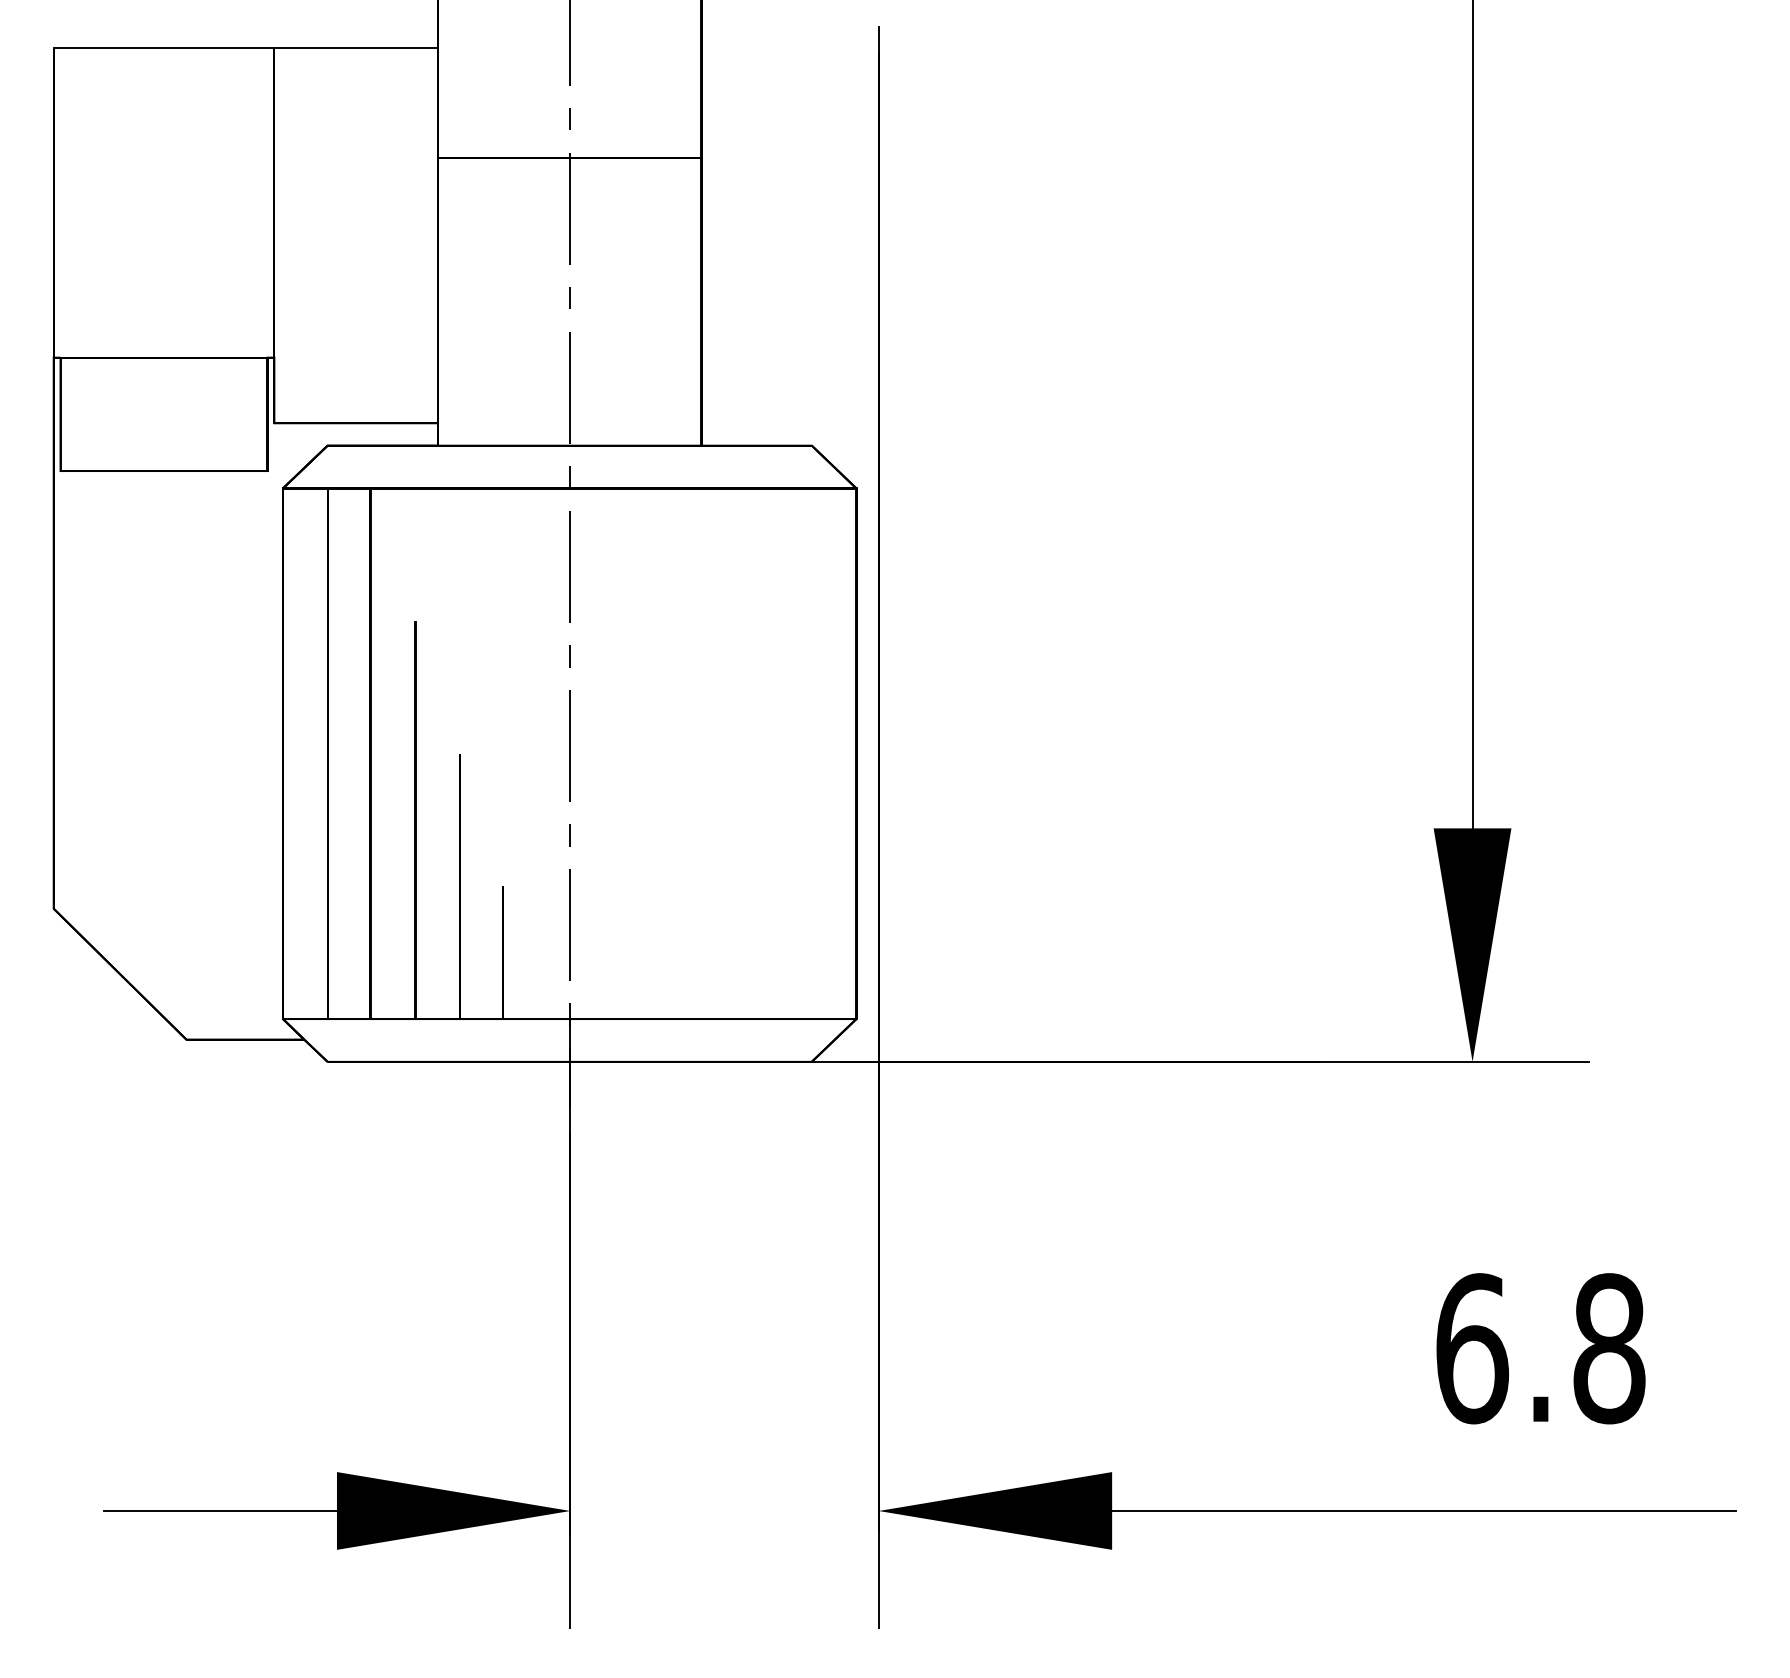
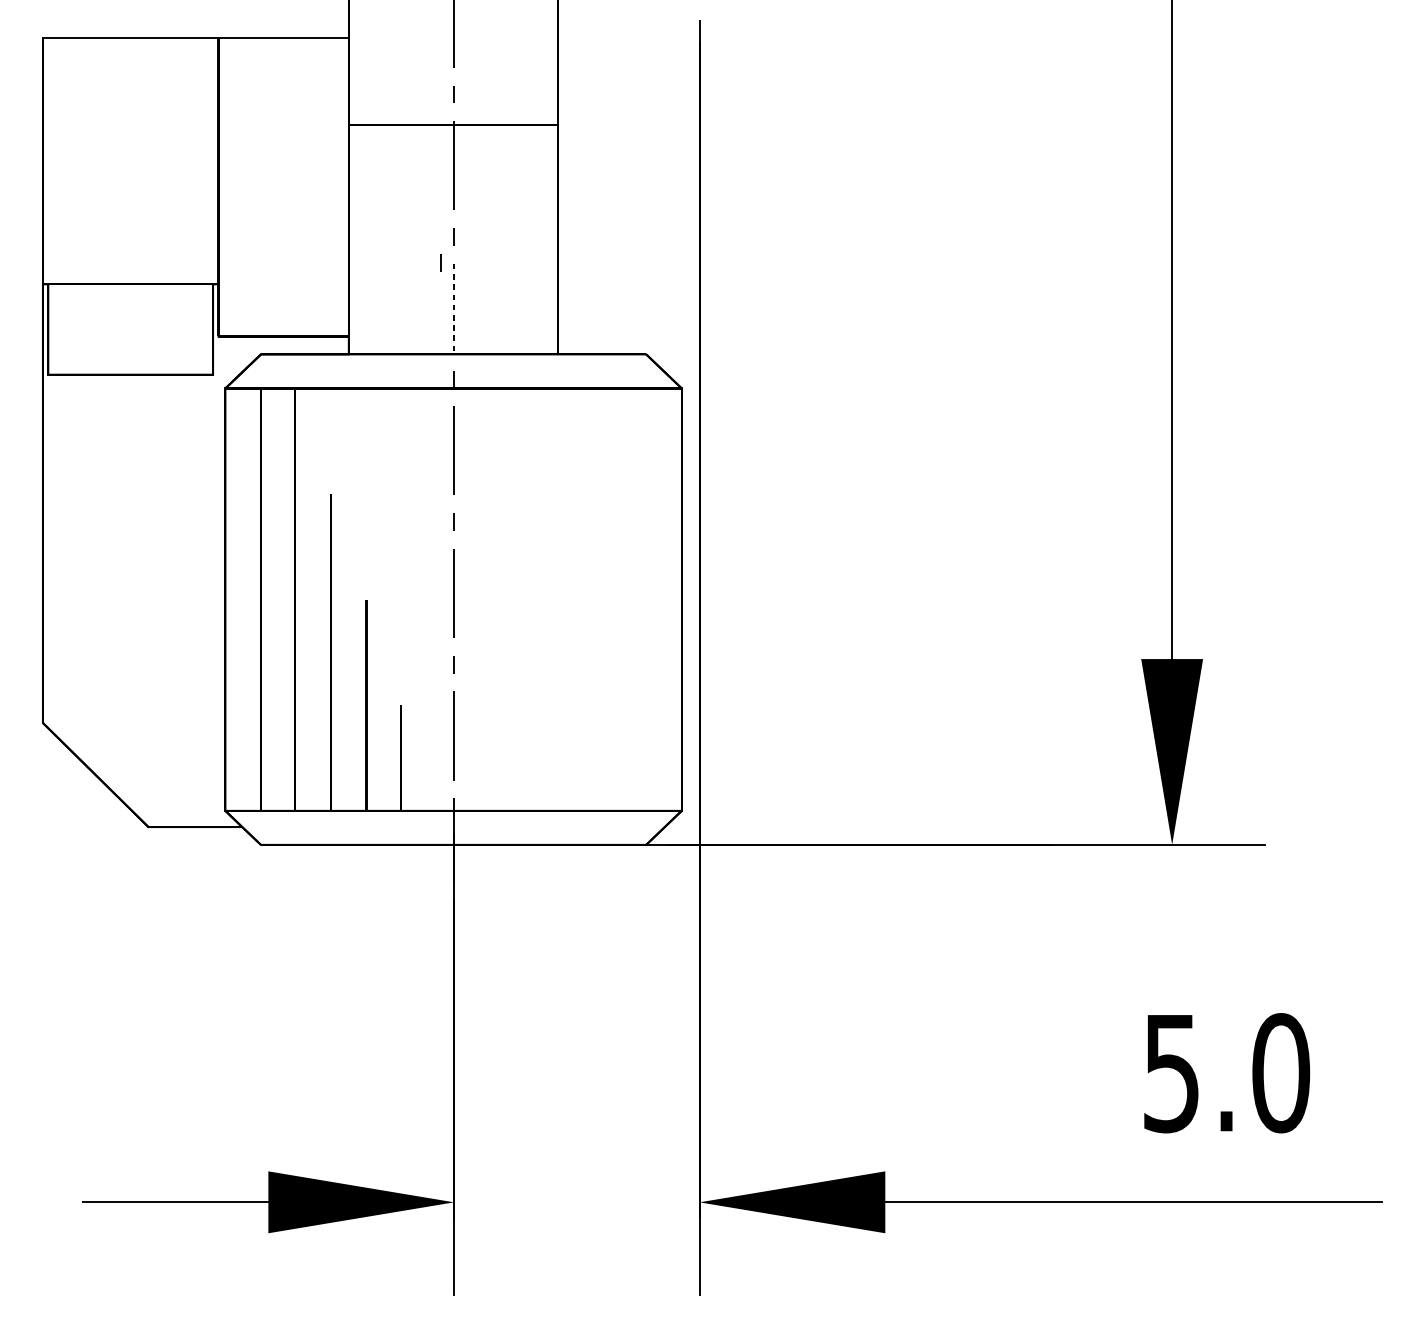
line: (552, 329) -> (439, 261), added
line: (570, 387) -> (454, 308), solid -> dashed
text: (1540, 1348) -> (1226, 1073), 6.8 -> 5.0

